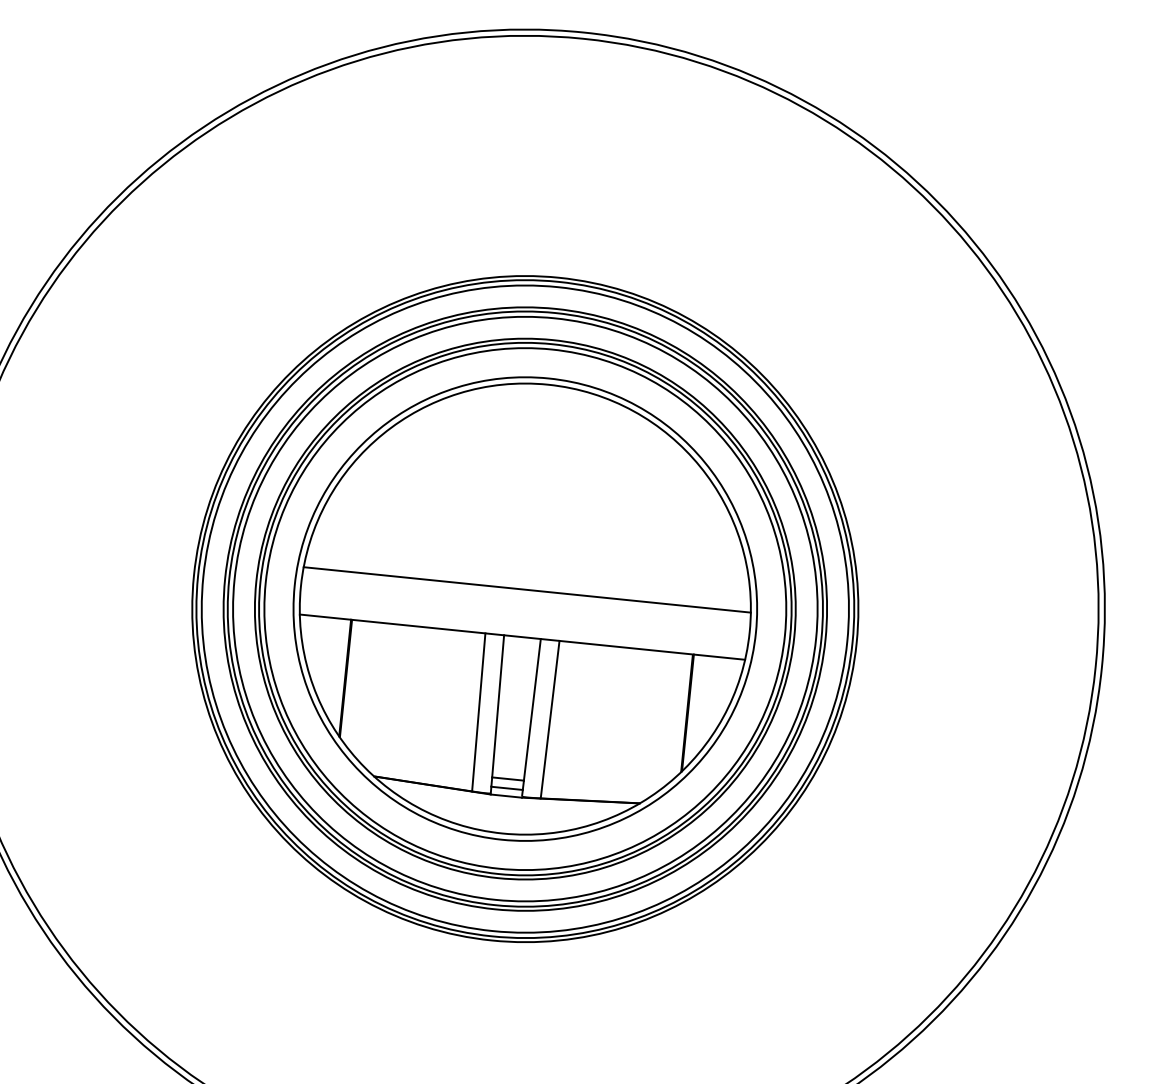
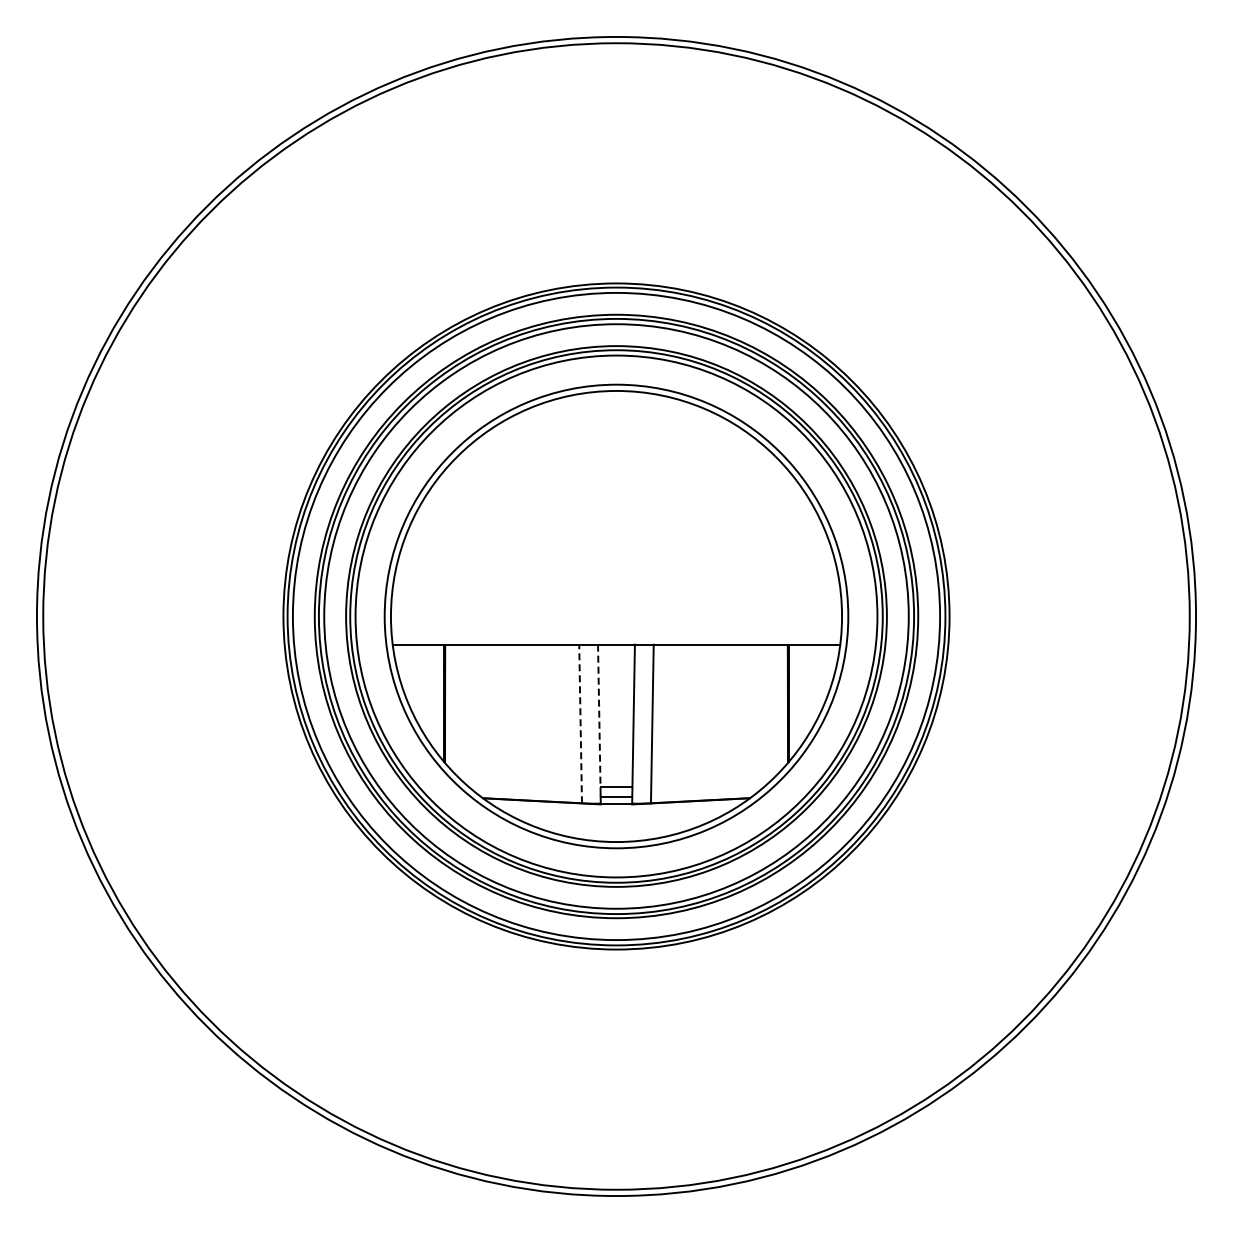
line: (527, 590) -> (616, 597), removed
line: (498, 706) -> (599, 716), solid -> dashed
line: (478, 711) -> (580, 723), solid -> dashed

